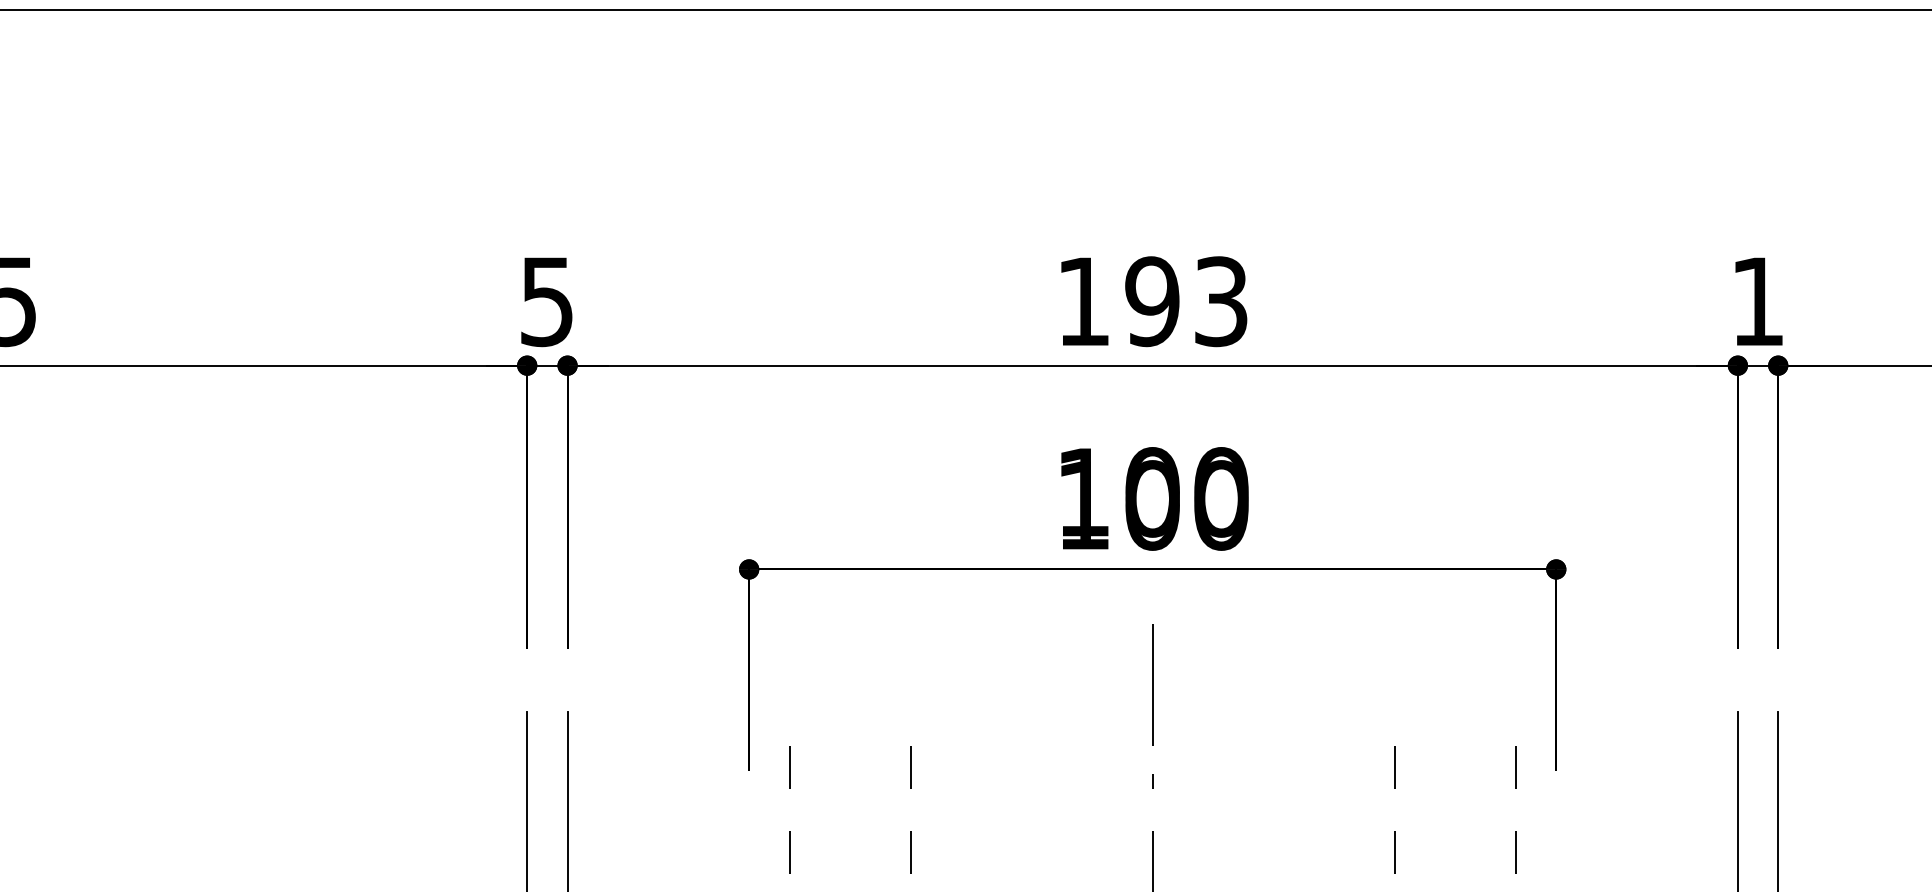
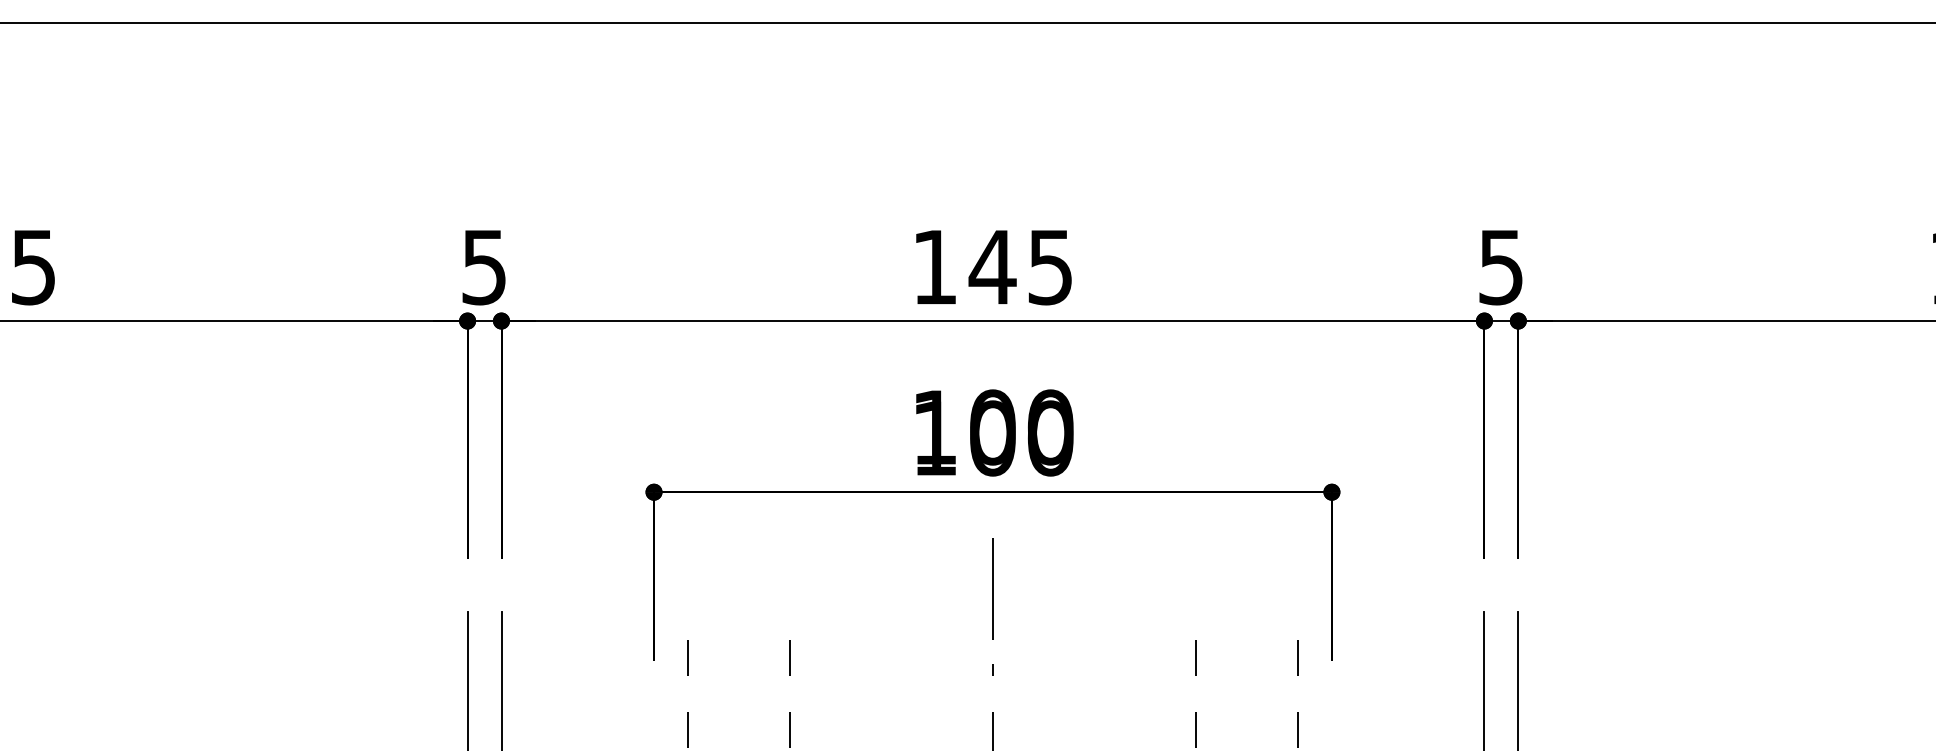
text: (1185, 301) -> (1020, 267), 193 -> 145
text: (1756, 301) -> (1500, 267), 1 -> 5

